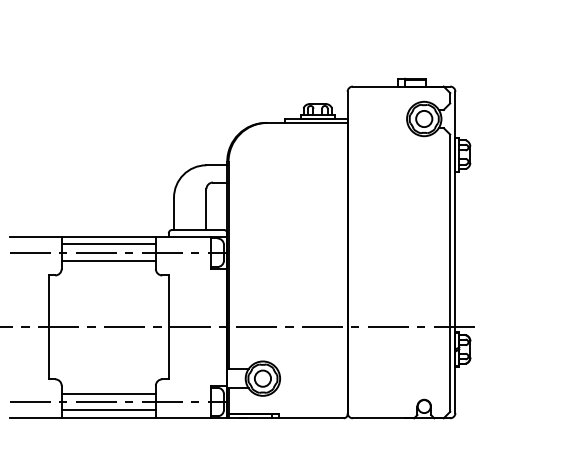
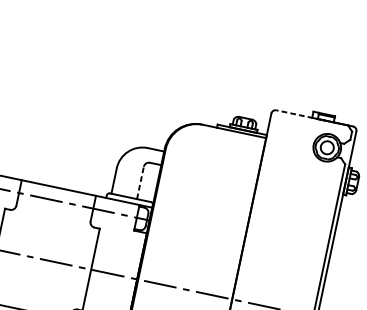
line: (375, 86) -> (294, 114), solid -> dashed
line: (206, 209) -> (140, 182), solid -> dashed
line: (108, 244) -> (57, 194), removed
line: (108, 261) -> (54, 207), removed

